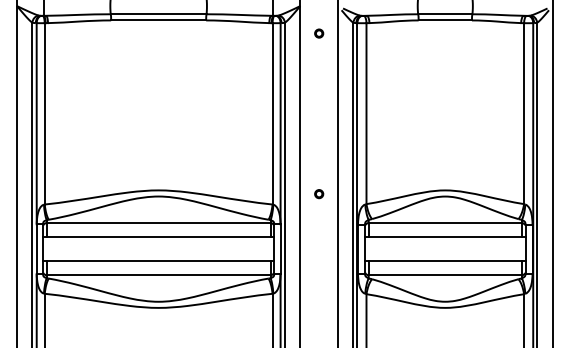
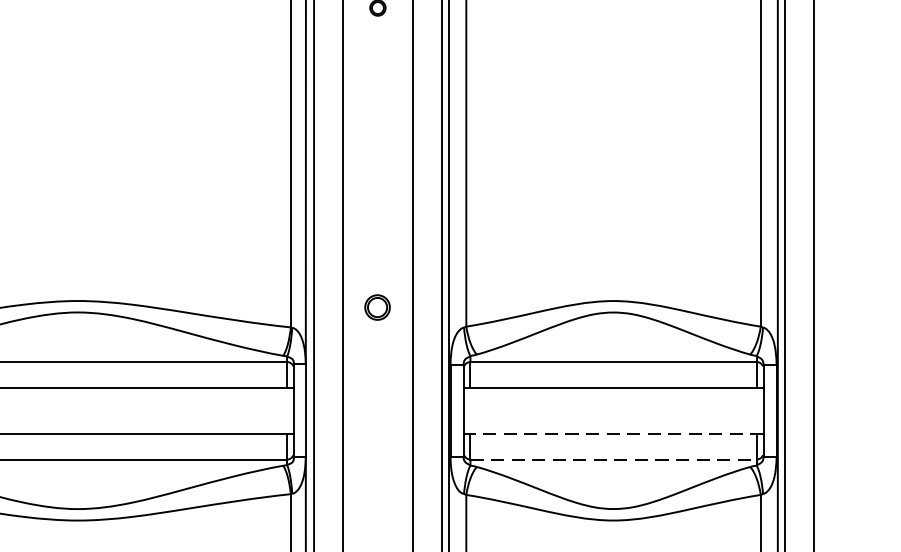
part: (319, 194) -> (378, 308), size x1.6
line: (444, 261) -> (612, 433), solid -> dashed
line: (445, 275) -> (613, 460), solid -> dashed

